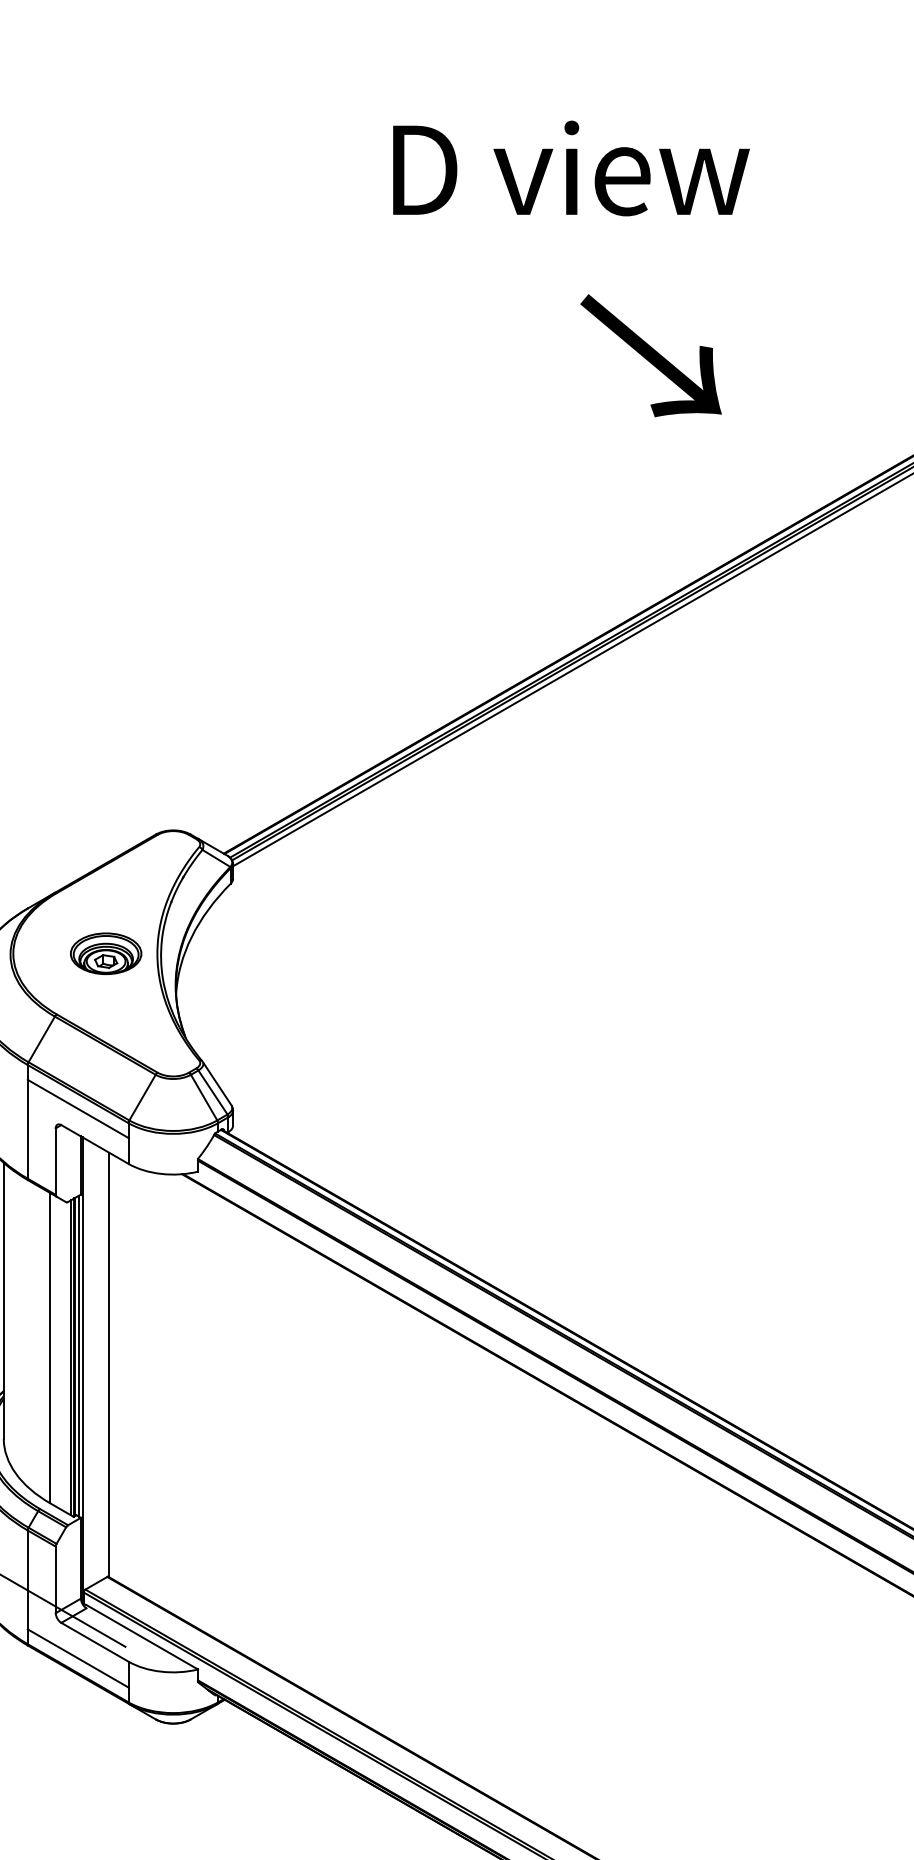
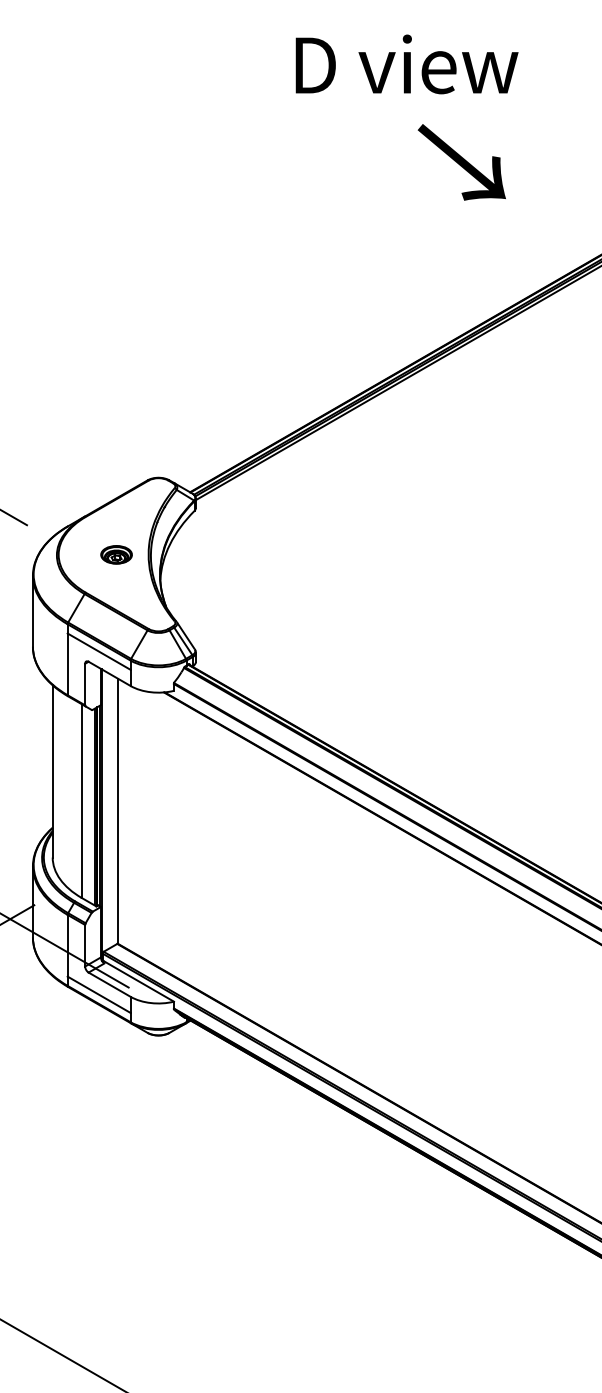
text: (650, 355) -> (461, 162), moved
part: (105, 953) -> (116, 554), size x0.7

